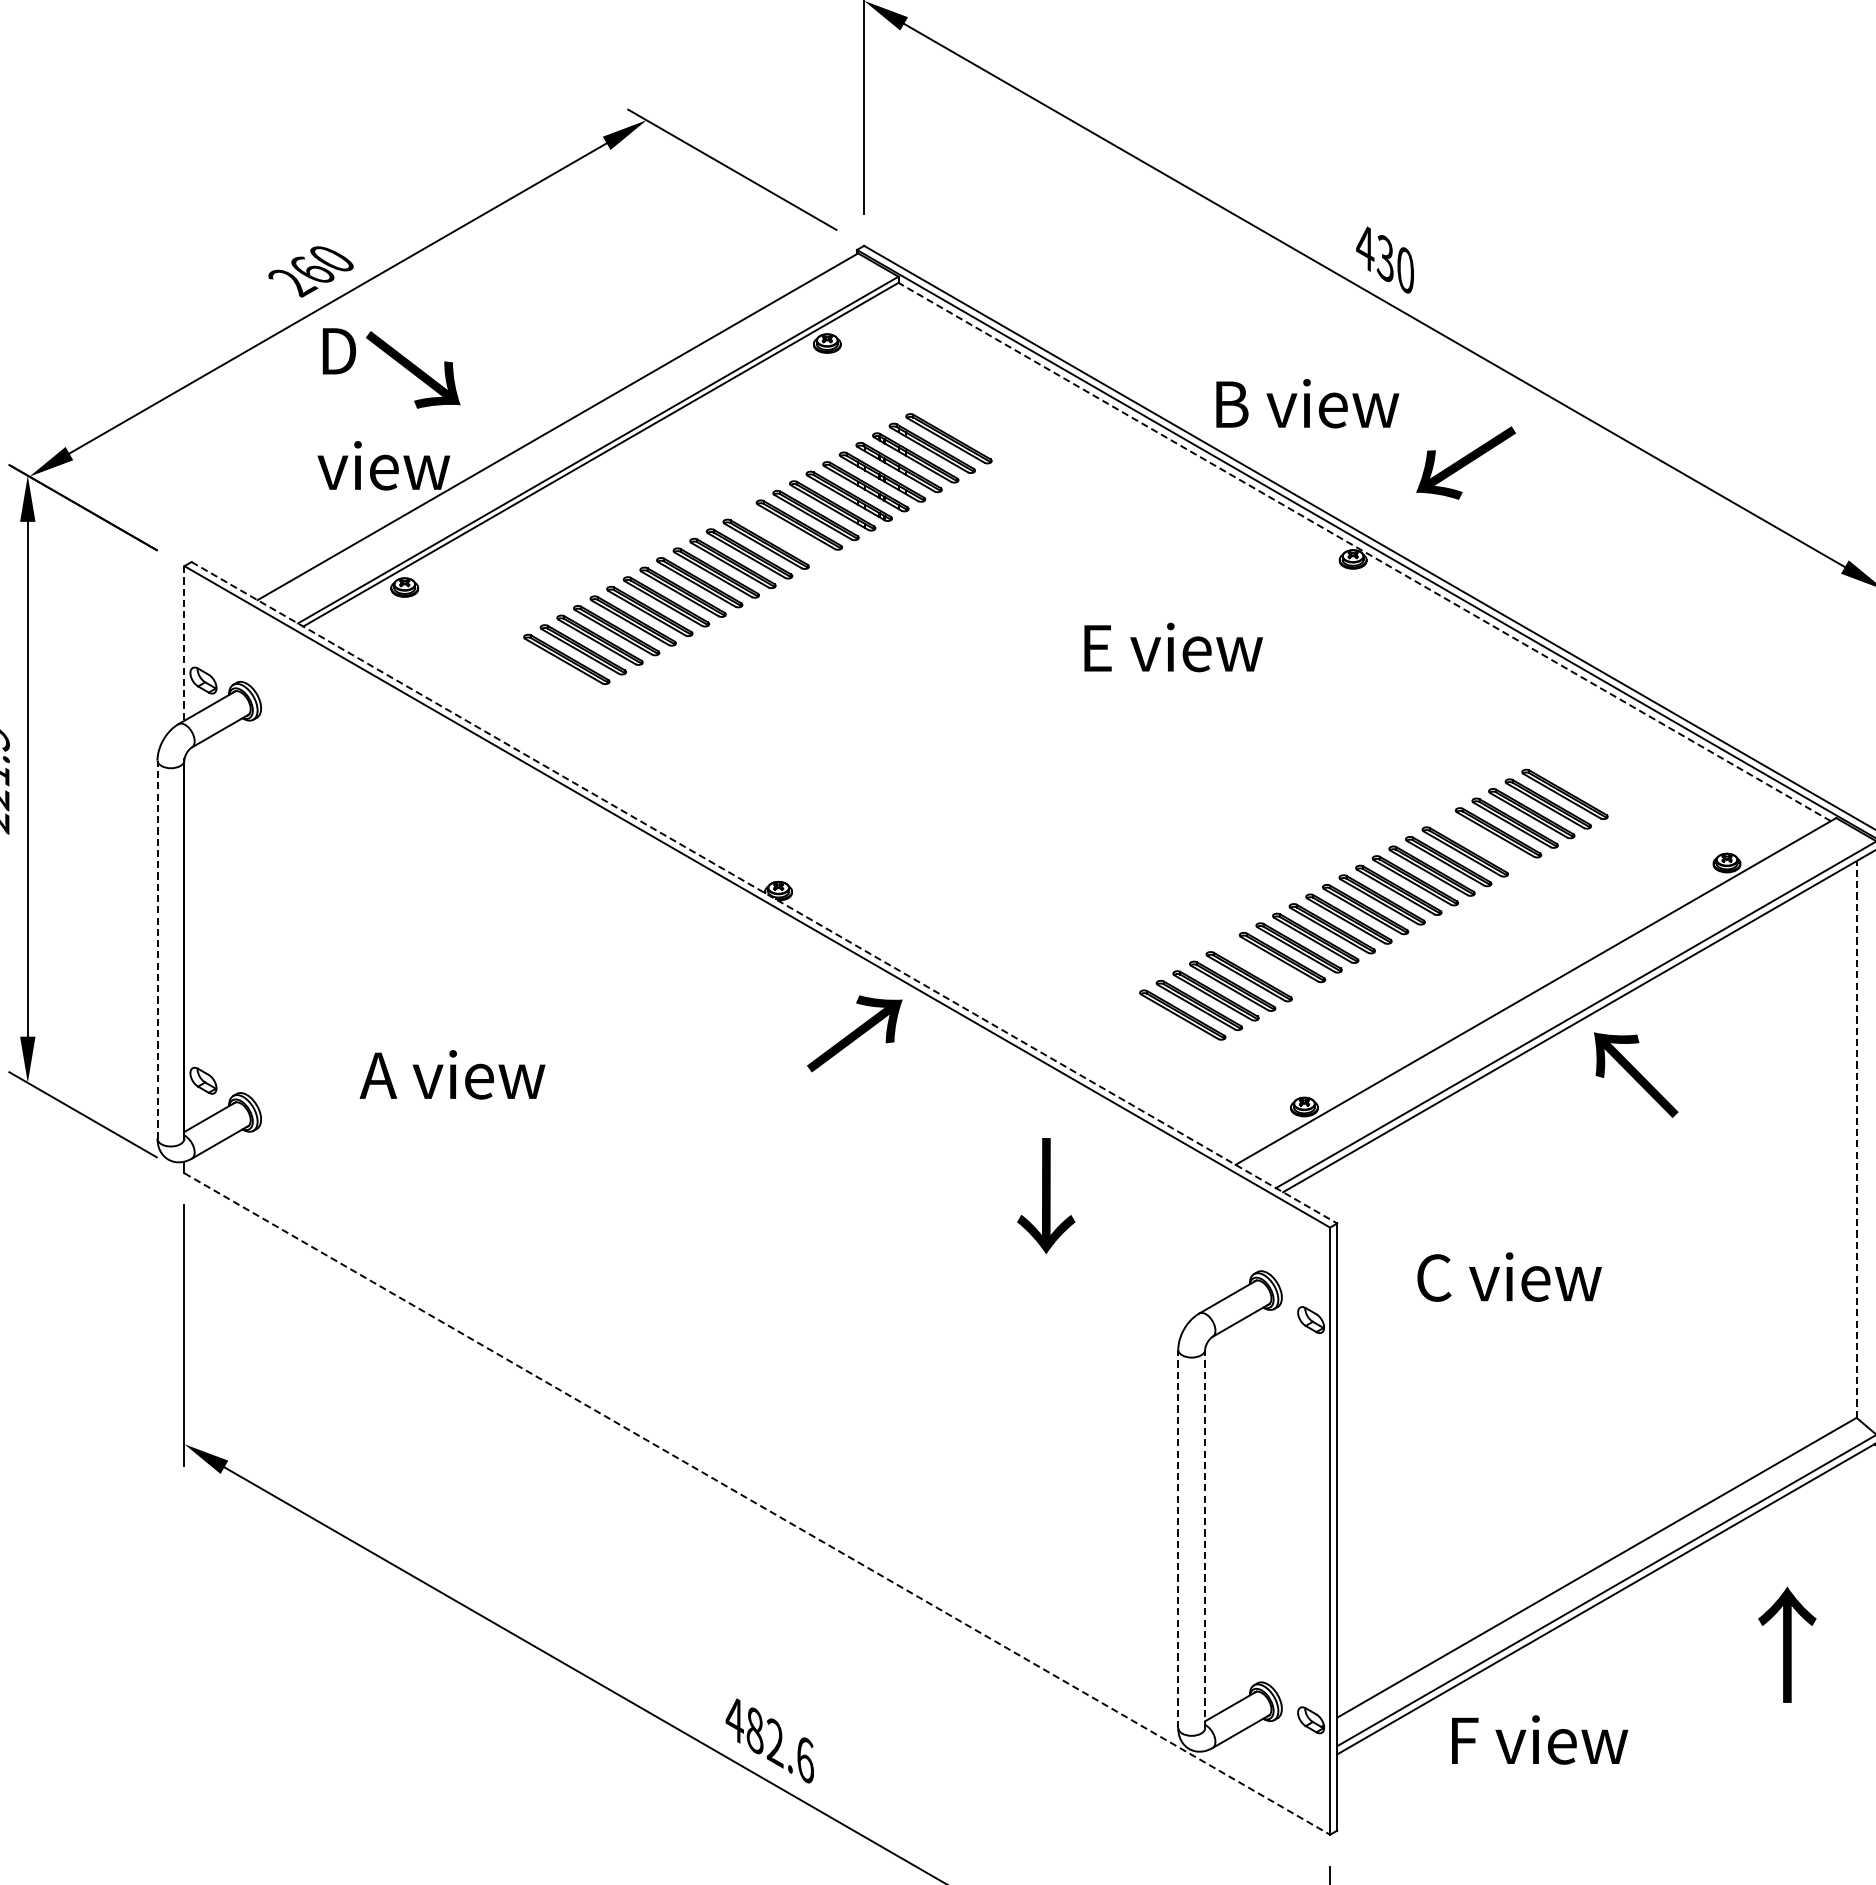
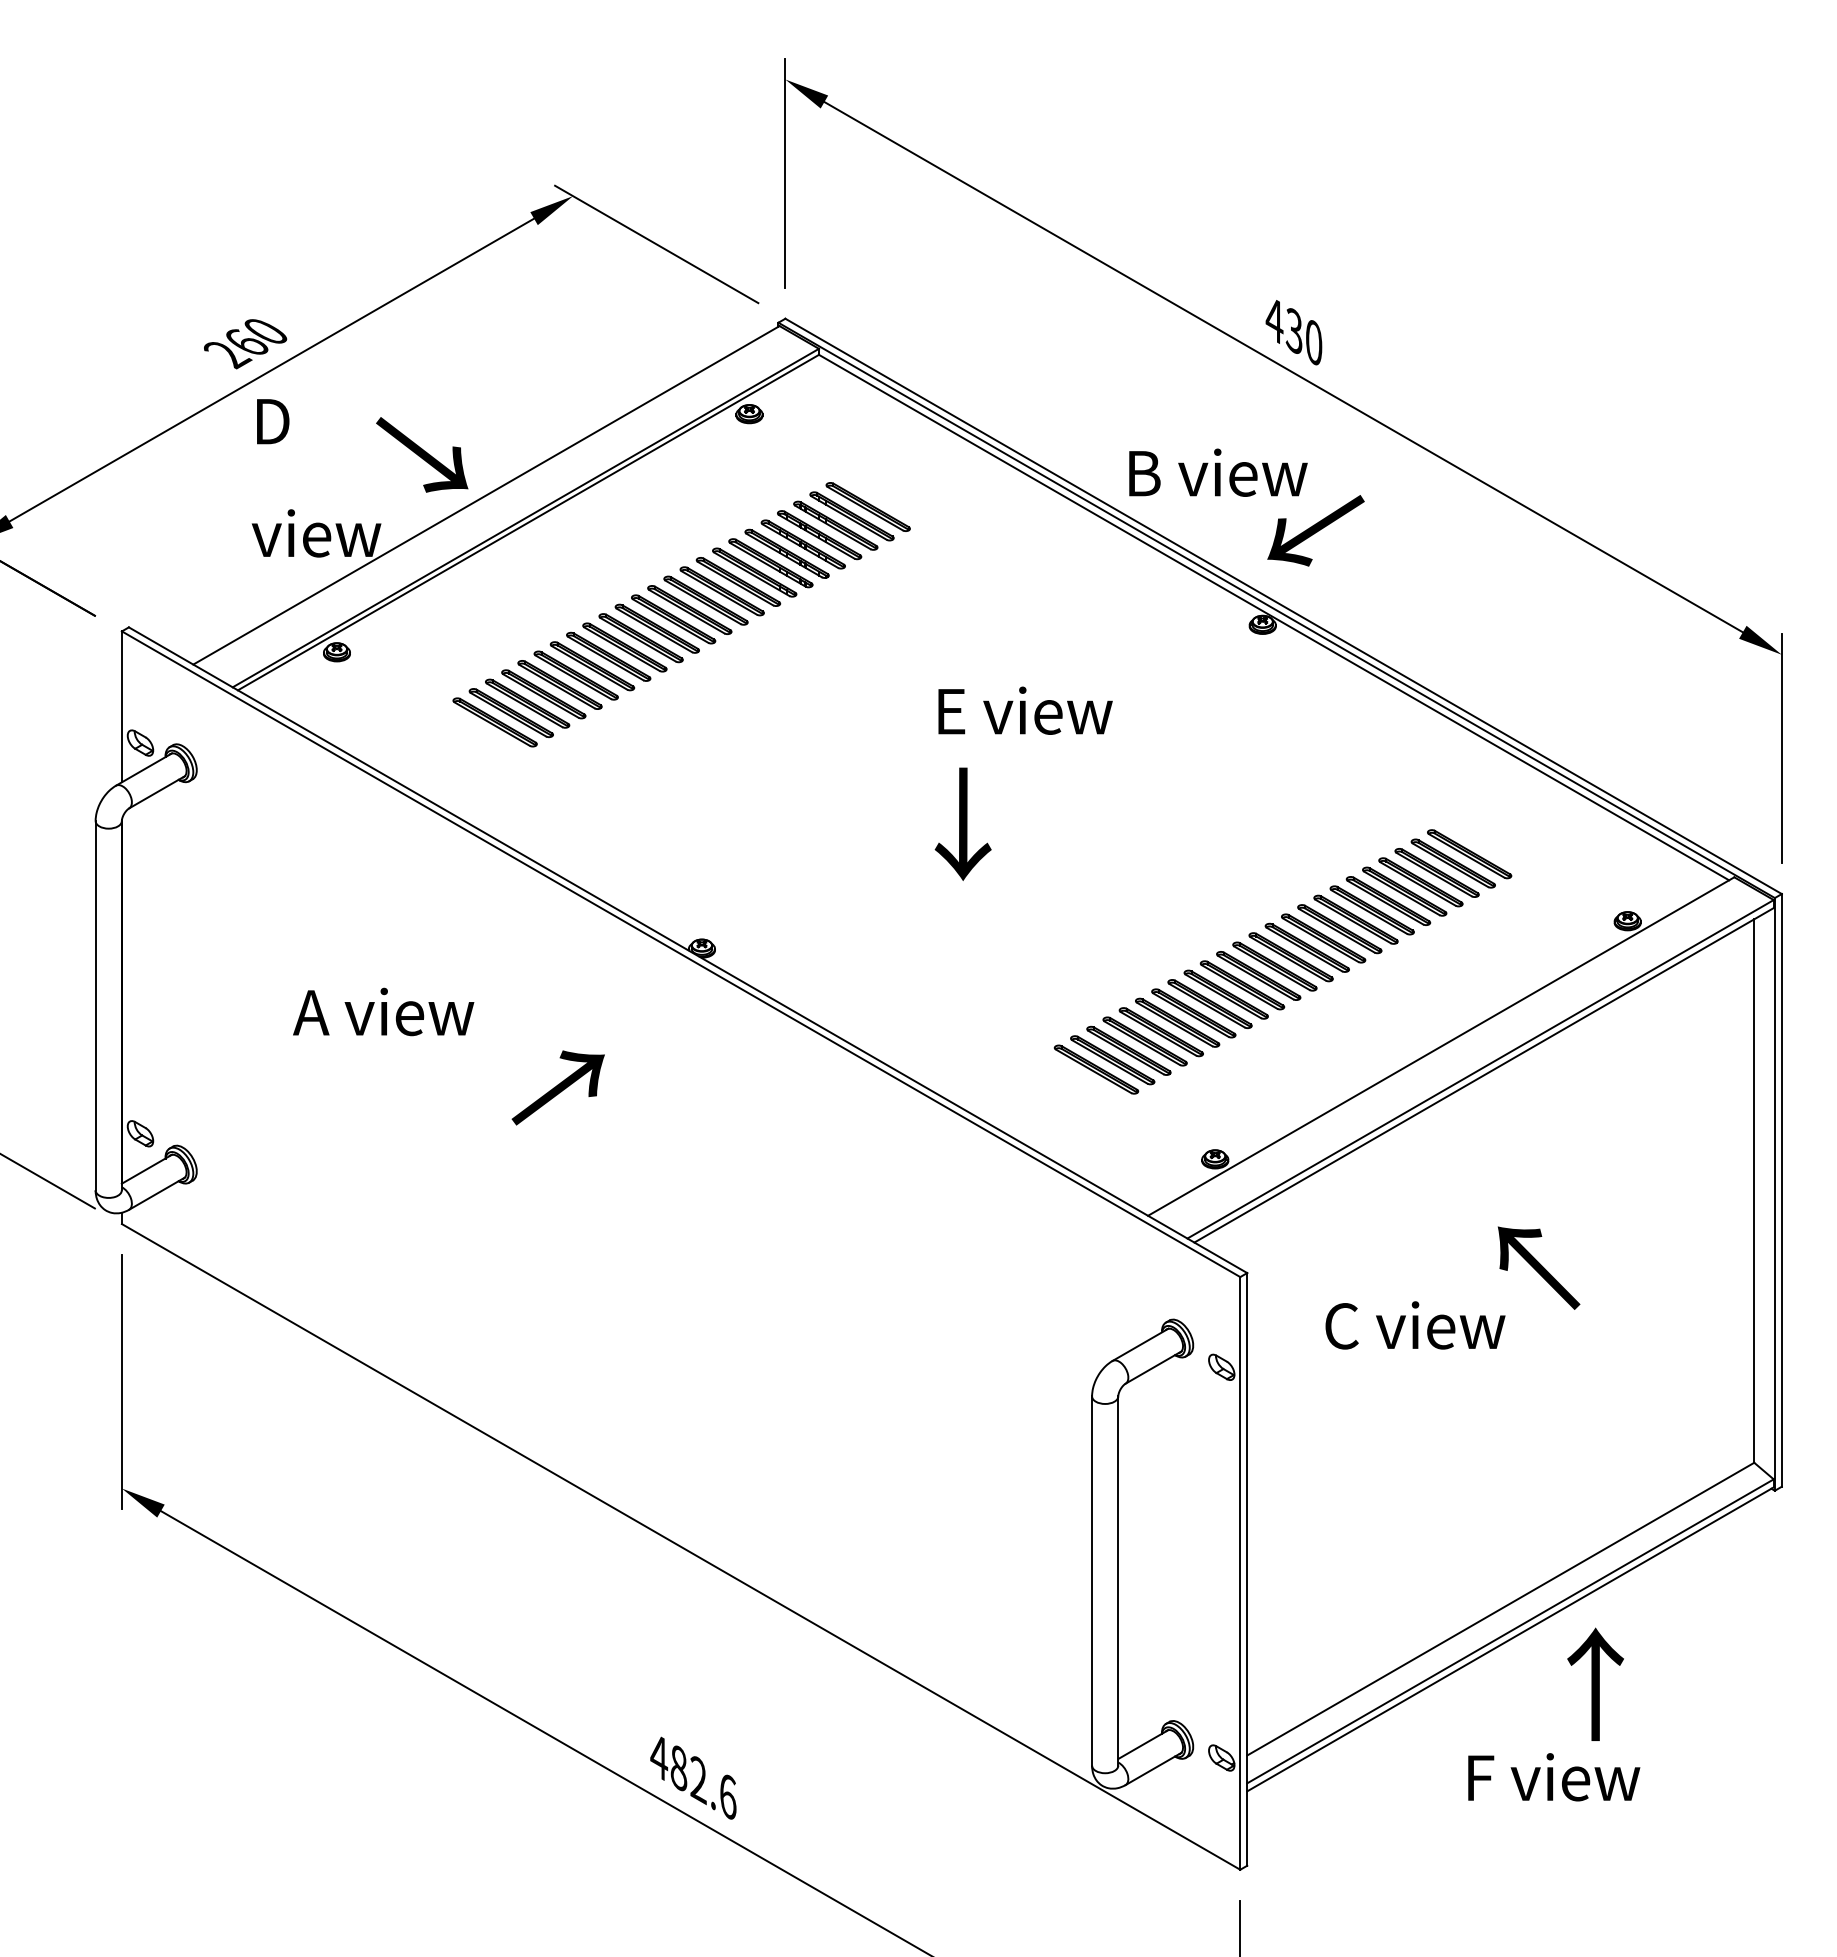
text: (413, 369) -> (422, 454), moved
text: (1465, 462) -> (1315, 530), moved
part: (782, 534) -> (705, 600), added
line: (1364, 551) -> (1273, 617), dashed -> solid
line: (184, 644) -> (121, 707), dashed -> solid
text: (1173, 647) -> (1025, 710), moved
part: (1481, 841) -> (1388, 900), added
line: (764, 893) -> (688, 950), dashed -> solid
line: (157, 949) -> (95, 1005), dashed -> solid
part: (1265, 966) -> (1177, 1022), added
text: (853, 1033) -> (557, 1087), moved
text: (452, 1074) -> (383, 1011), moved
text: (1635, 1074) -> (1538, 1267), moved
line: (1856, 1139) -> (1754, 1191), dashed -> solid
text: (1045, 1195) -> (962, 823), moved
line: (757, 1503) -> (681, 1546), dashed -> solid
line: (1178, 1539) -> (1092, 1581), dashed -> solid
line: (1205, 1539) -> (1118, 1581), dashed -> solid
text: (1787, 1643) -> (1595, 1683), moved
text: (1540, 1740) -> (1554, 1777), moved

